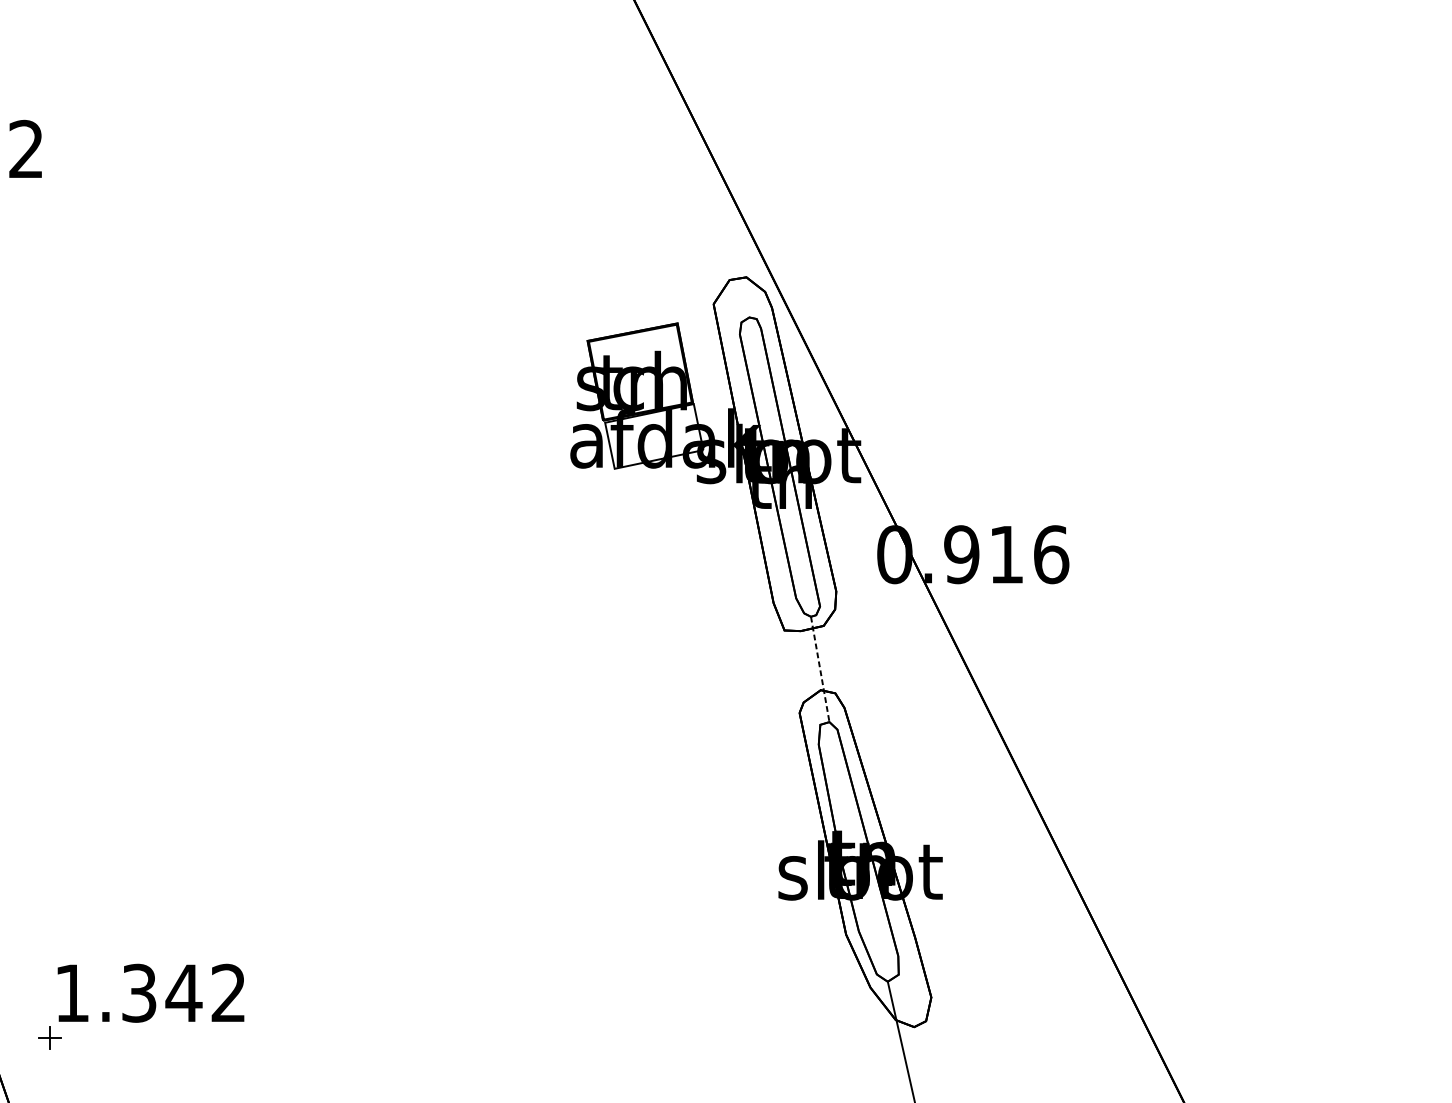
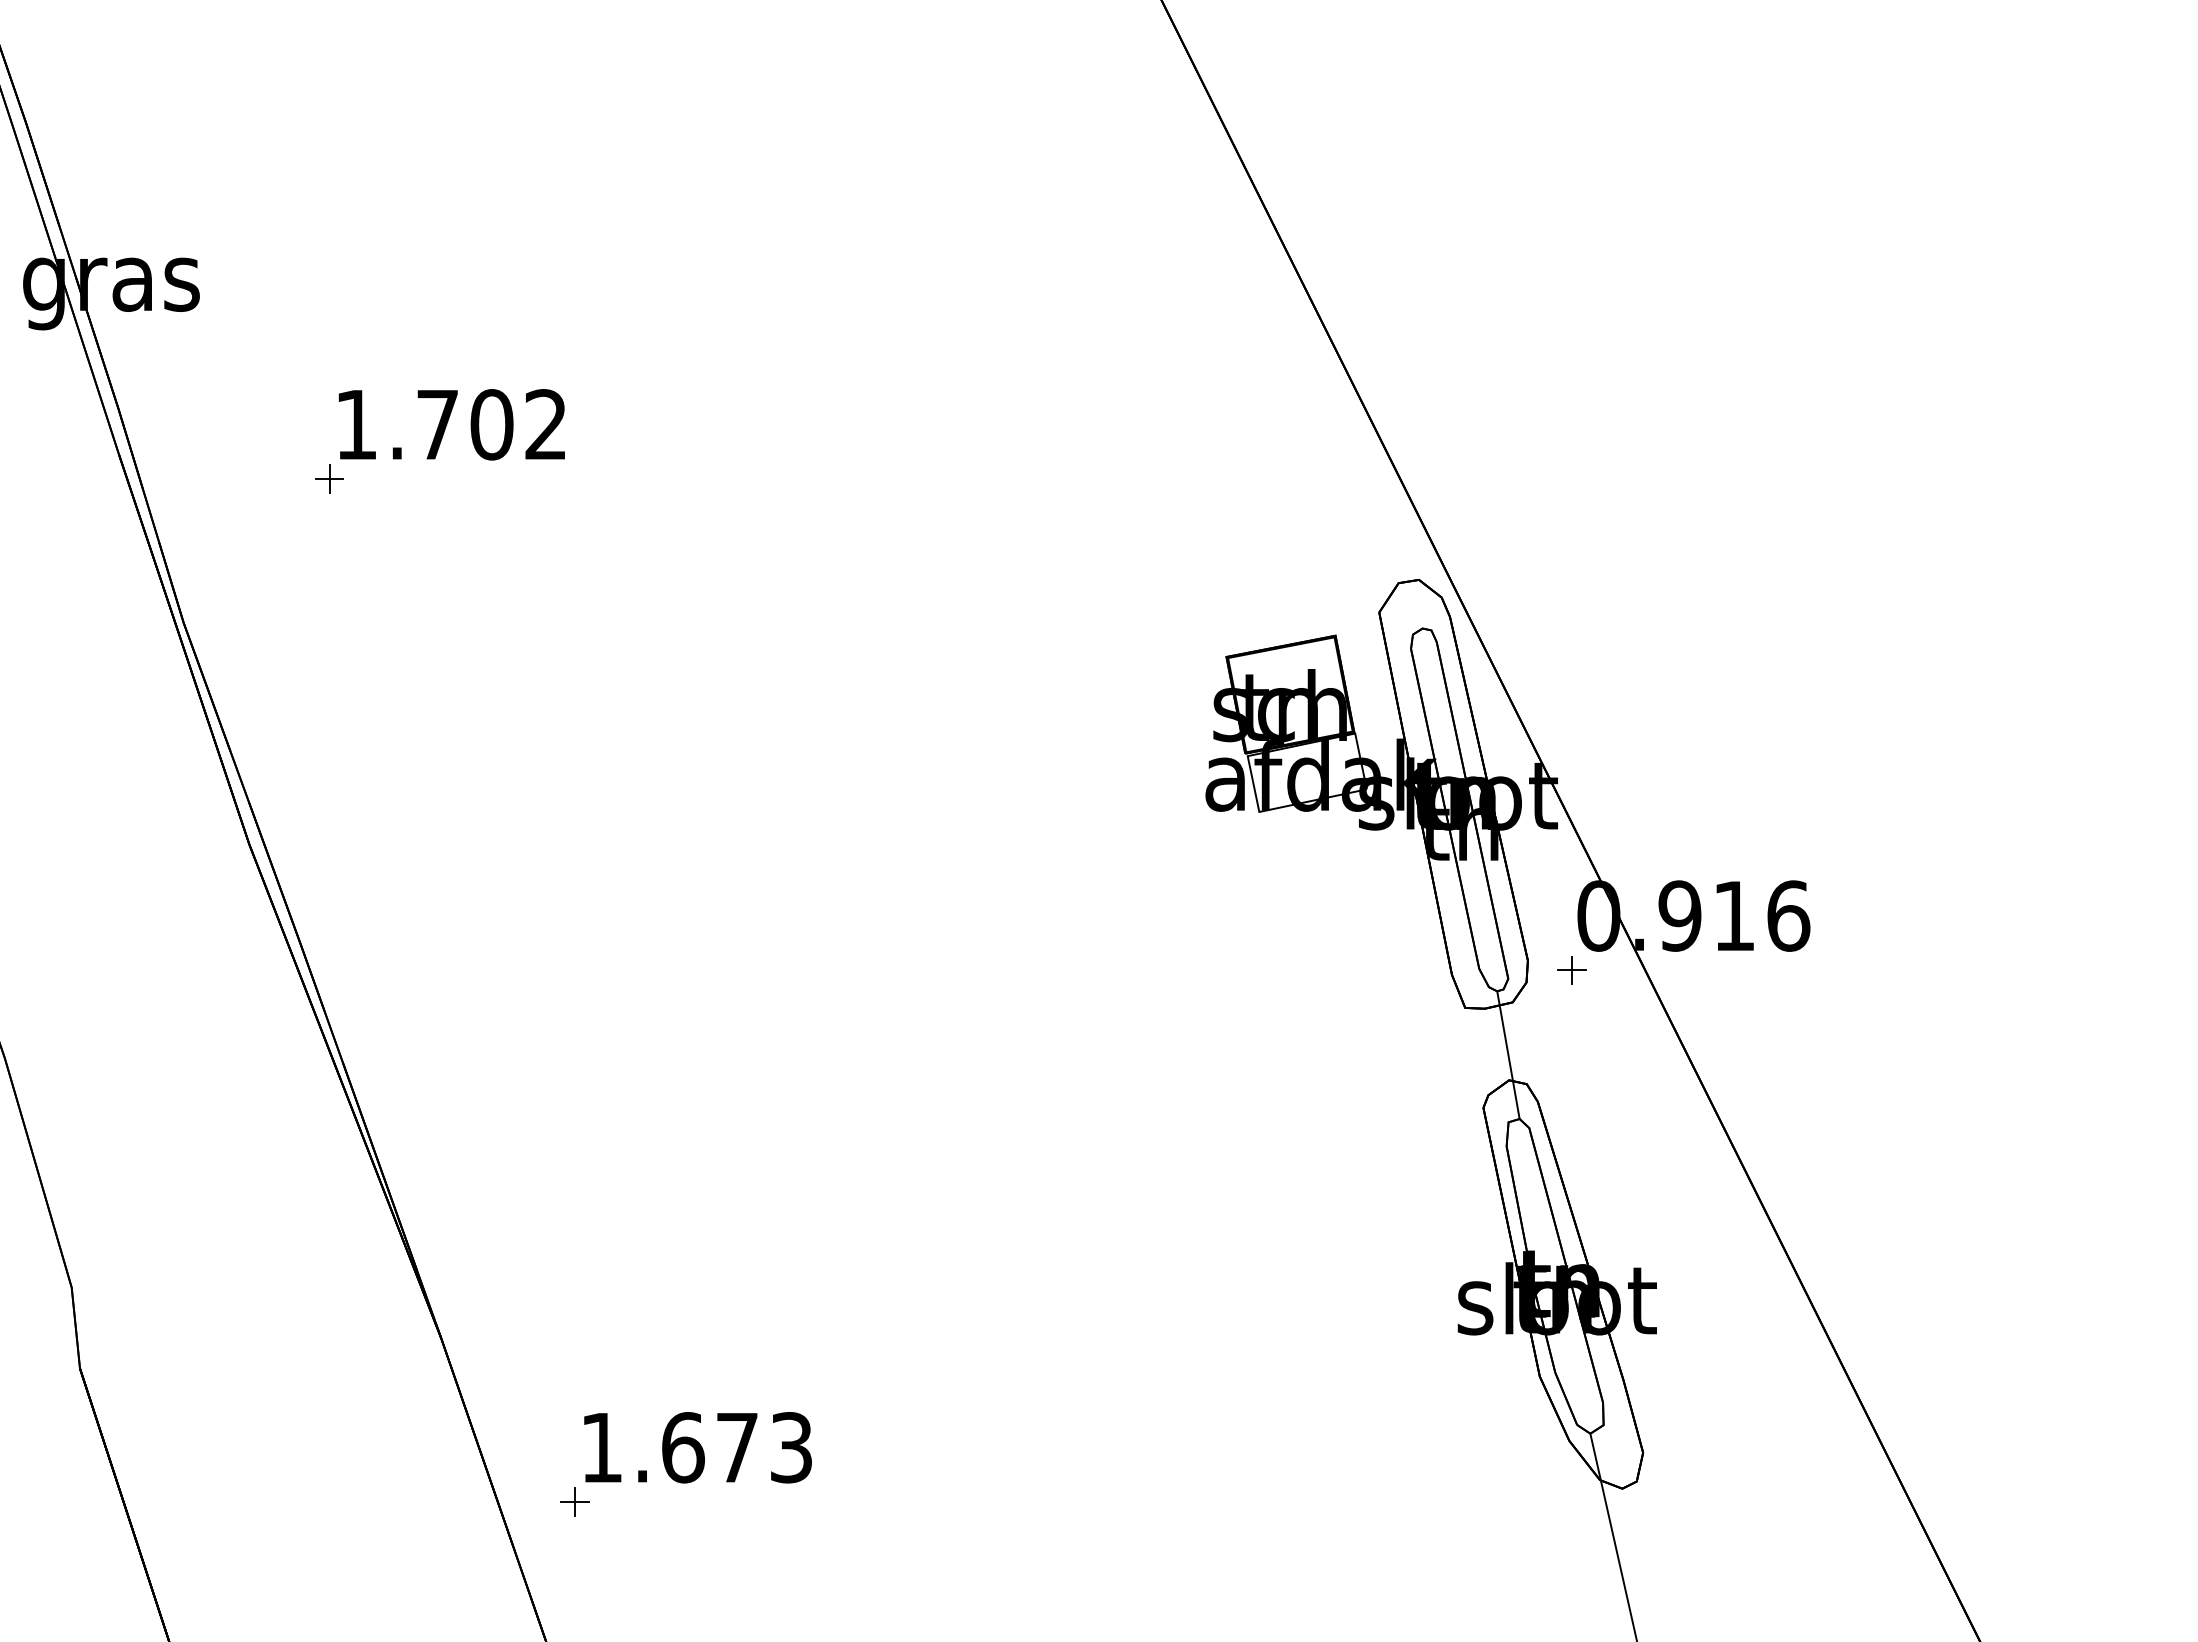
part: (872, 599) -> (1571, 970), added
line: (820, 669) -> (1508, 1055), dashed -> solid
text: (183, 993) -> (736, 1447), 1.342 -> 1.673

